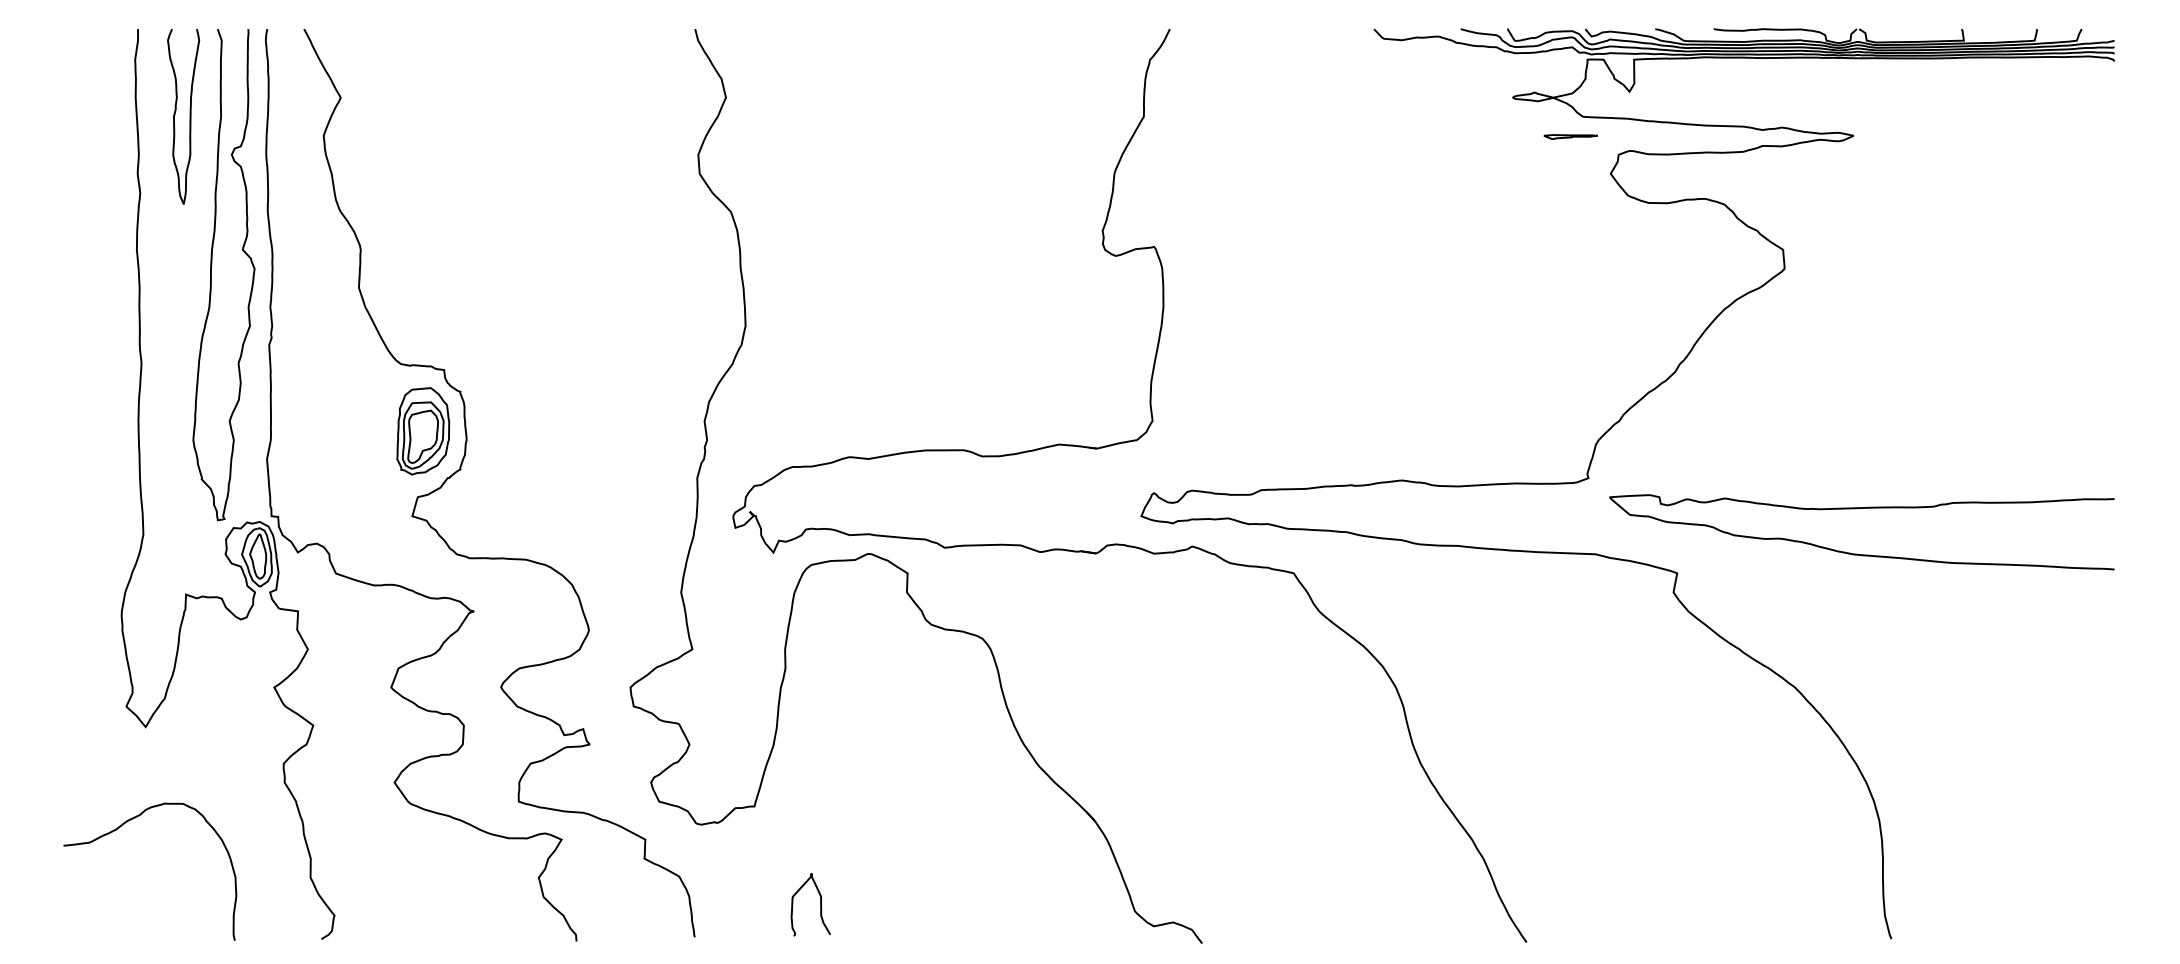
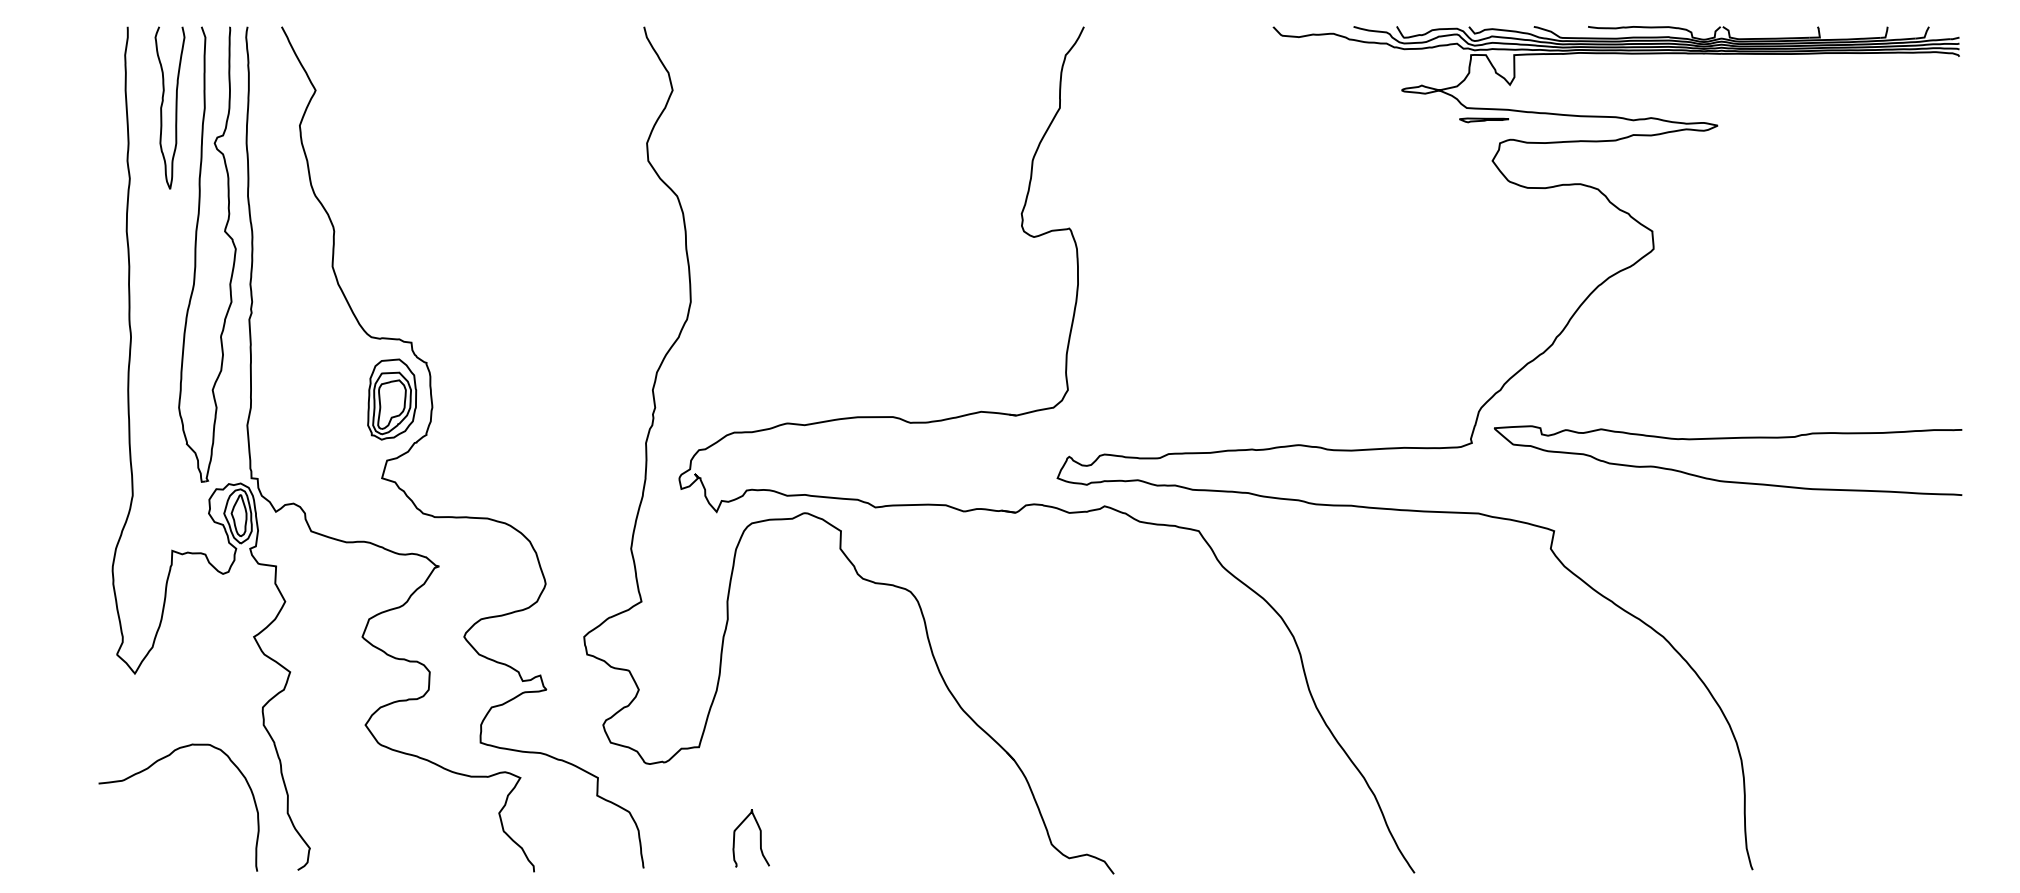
part: (1570, 137) -> (1484, 120), moved
curve: (1857, 553) -> (1724, 480), moved
curve: (119, 828) -> (150, 767), moved

